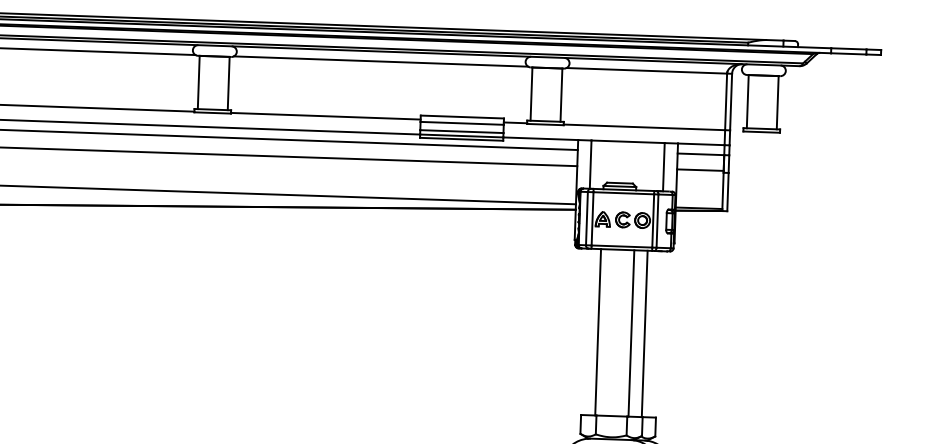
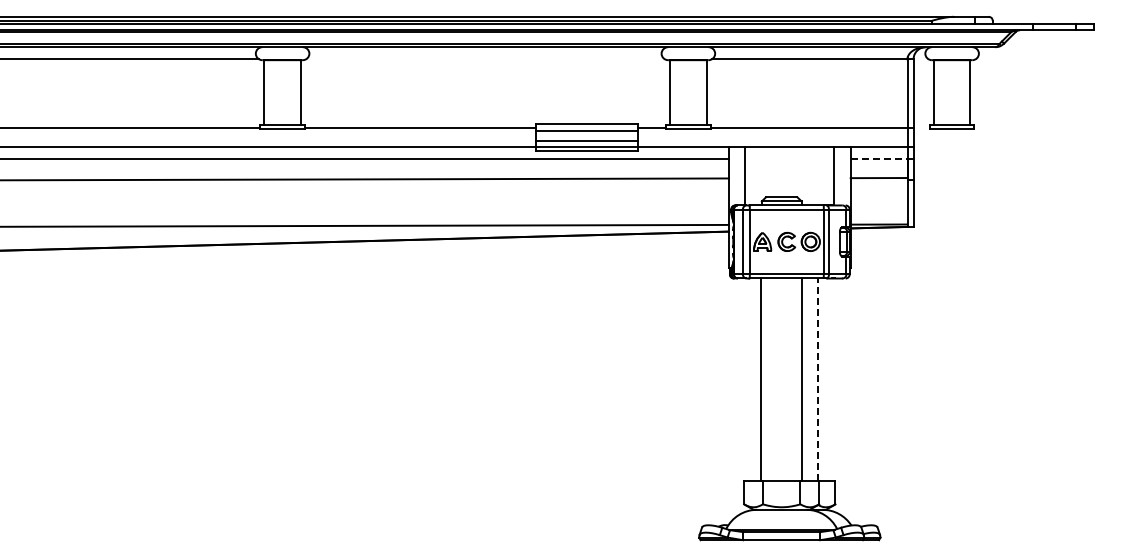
line: (381, 61) -> (485, 59), removed
line: (701, 154) -> (879, 158), solid -> dashed
line: (644, 333) -> (818, 379), solid -> dashed

